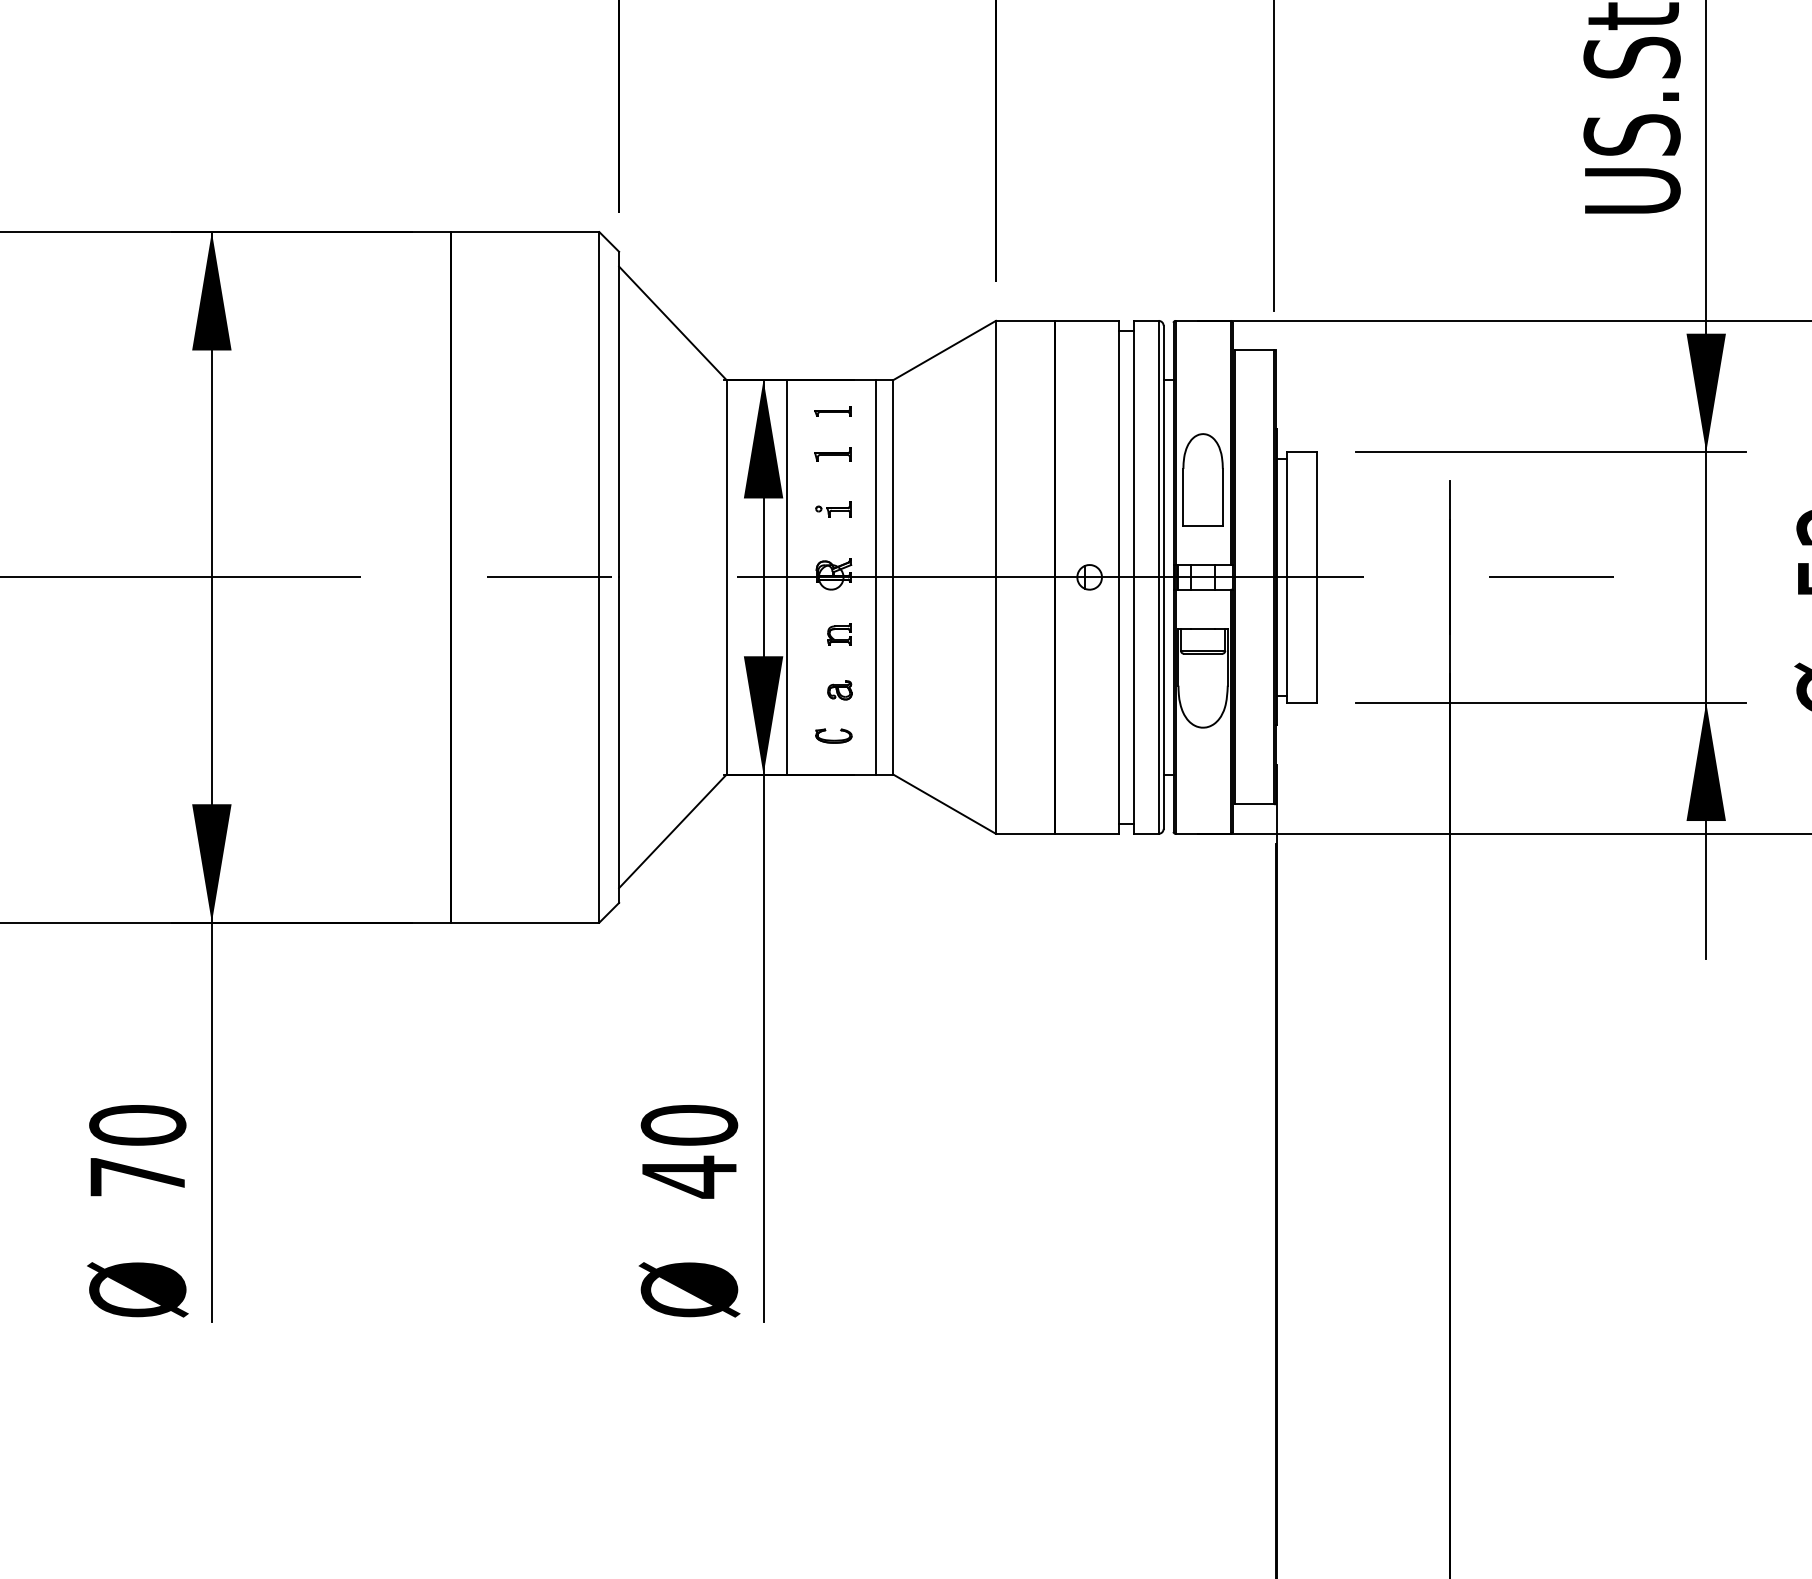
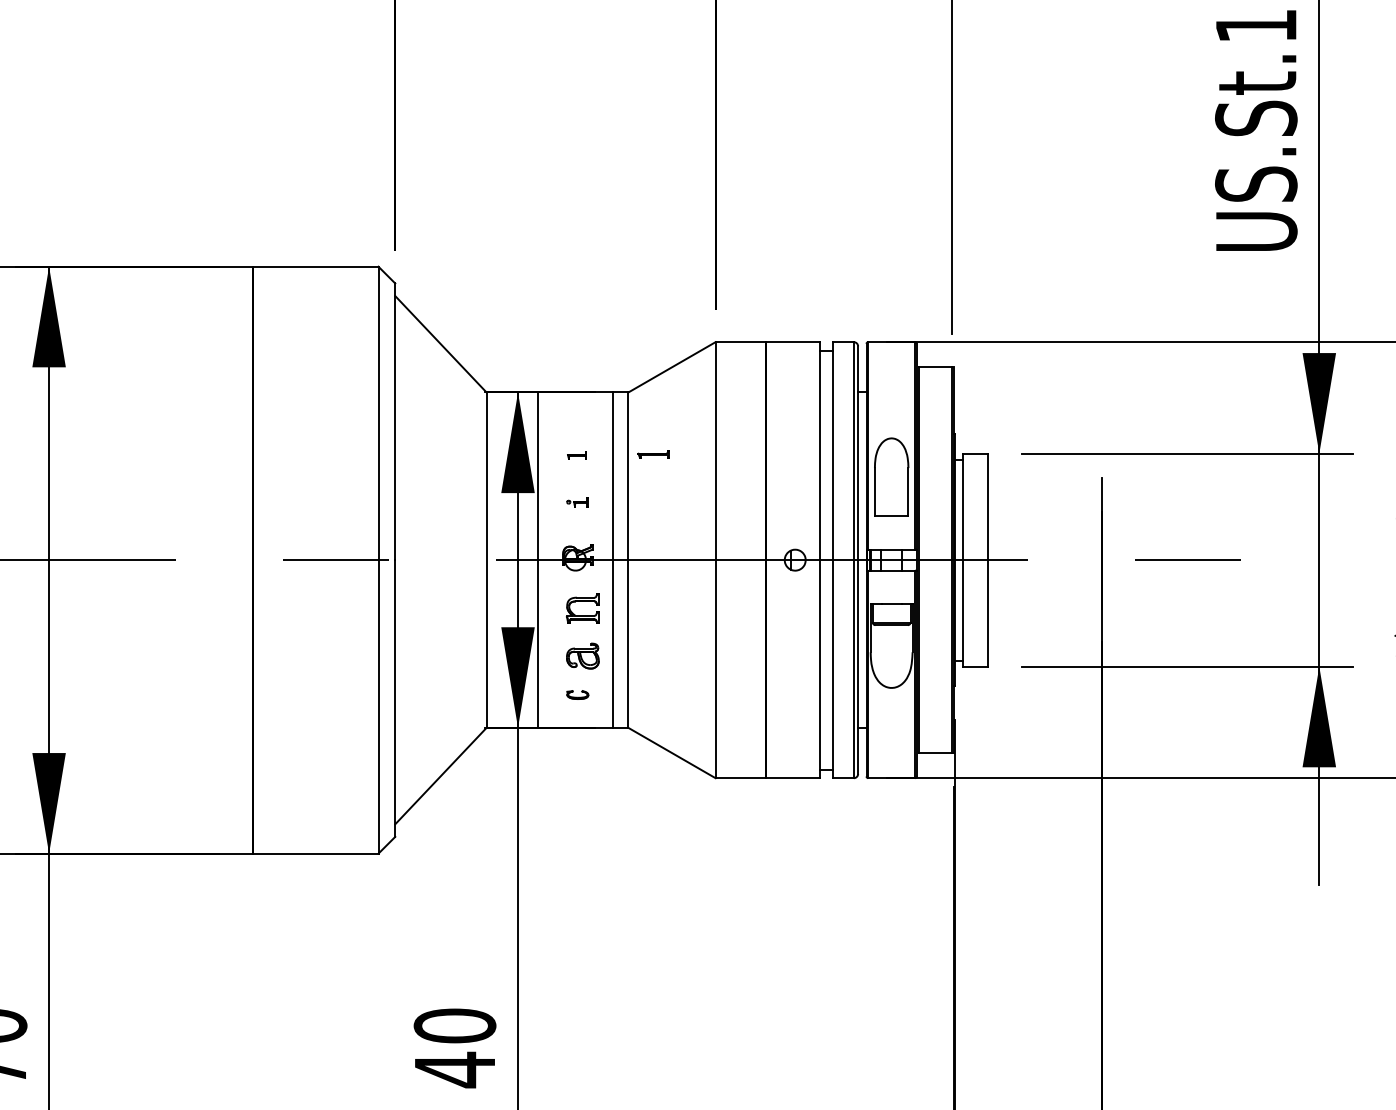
part: (832, 411) -> (653, 454), moved
part: (832, 454) -> (576, 455), size x0.6
part: (833, 509) -> (577, 502), size x0.7
part: (839, 634) -> (582, 608), size x1.6
part: (839, 690) -> (582, 656), size x1.6
part: (833, 735) -> (577, 694), size x0.7

